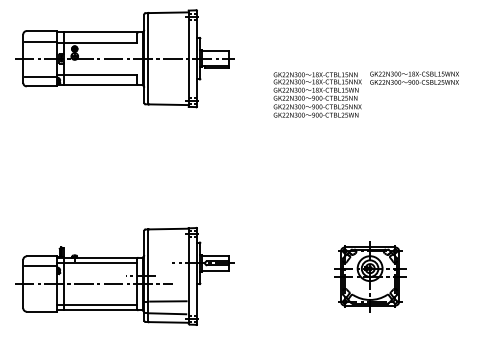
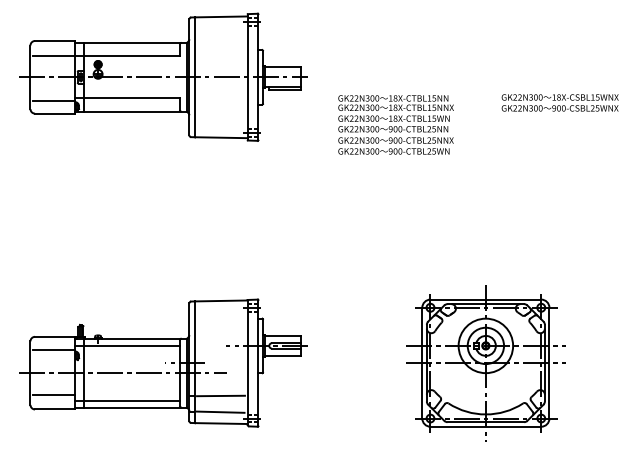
text: (413, 77) -> (559, 102), moved
text: (317, 94) -> (395, 124), moved
part: (369, 276) -> (485, 363), size x1.67
line: (40, 300) -> (53, 394), added

